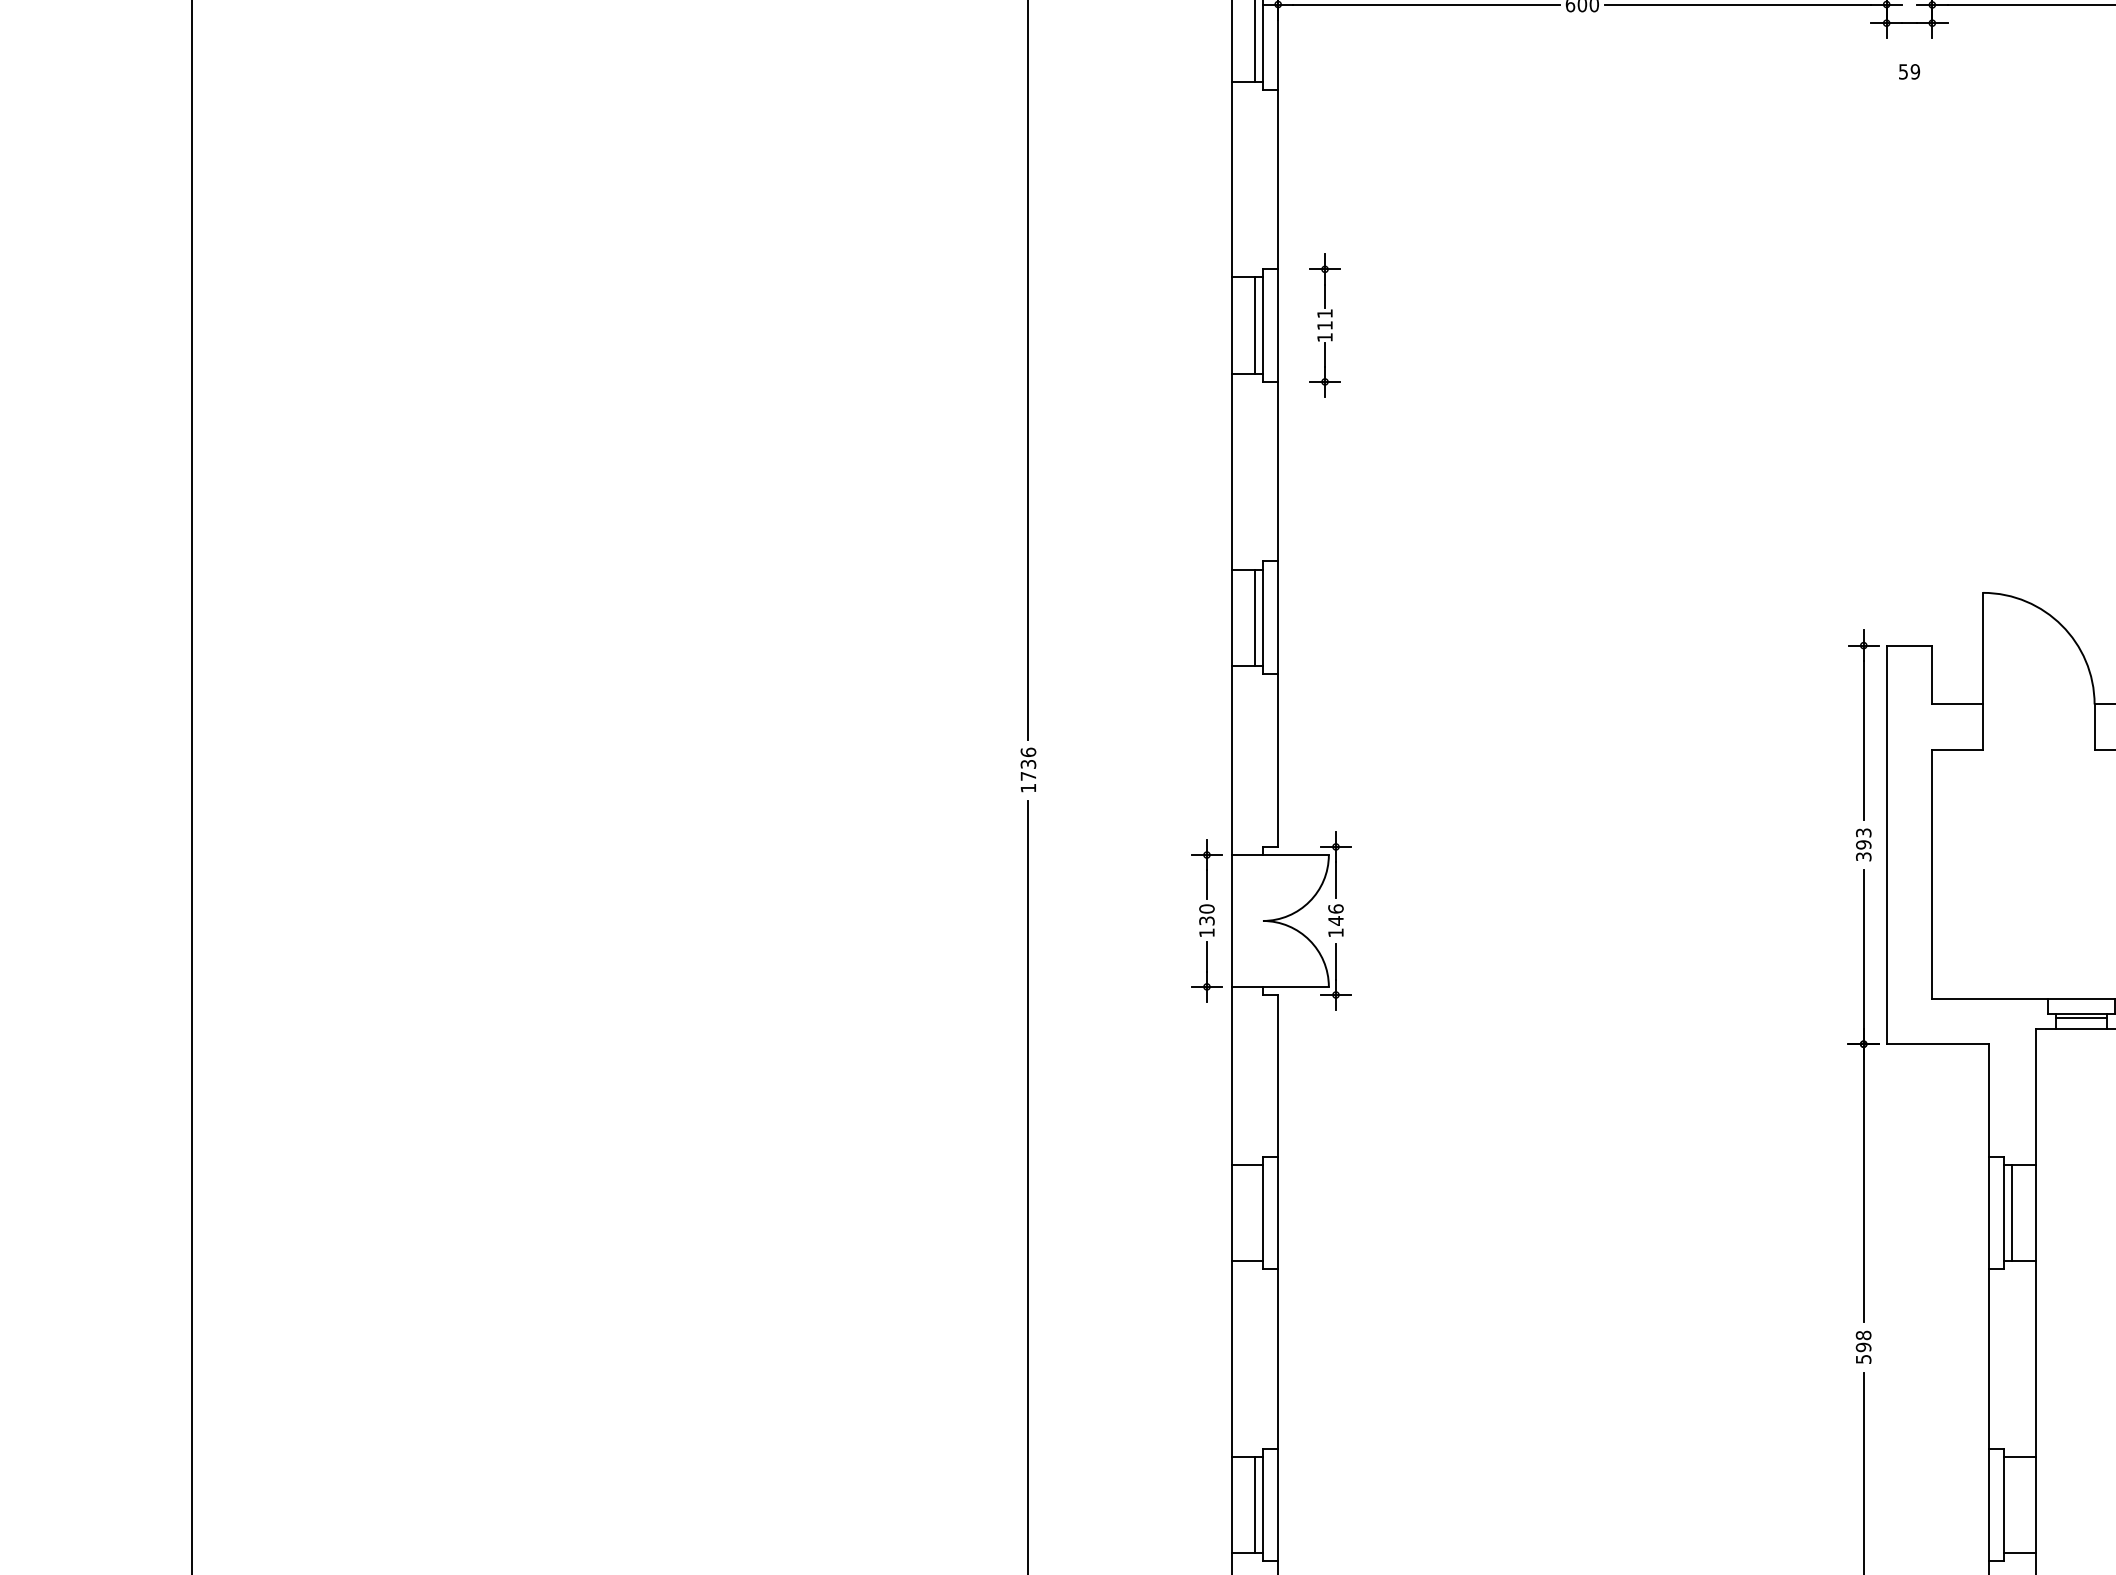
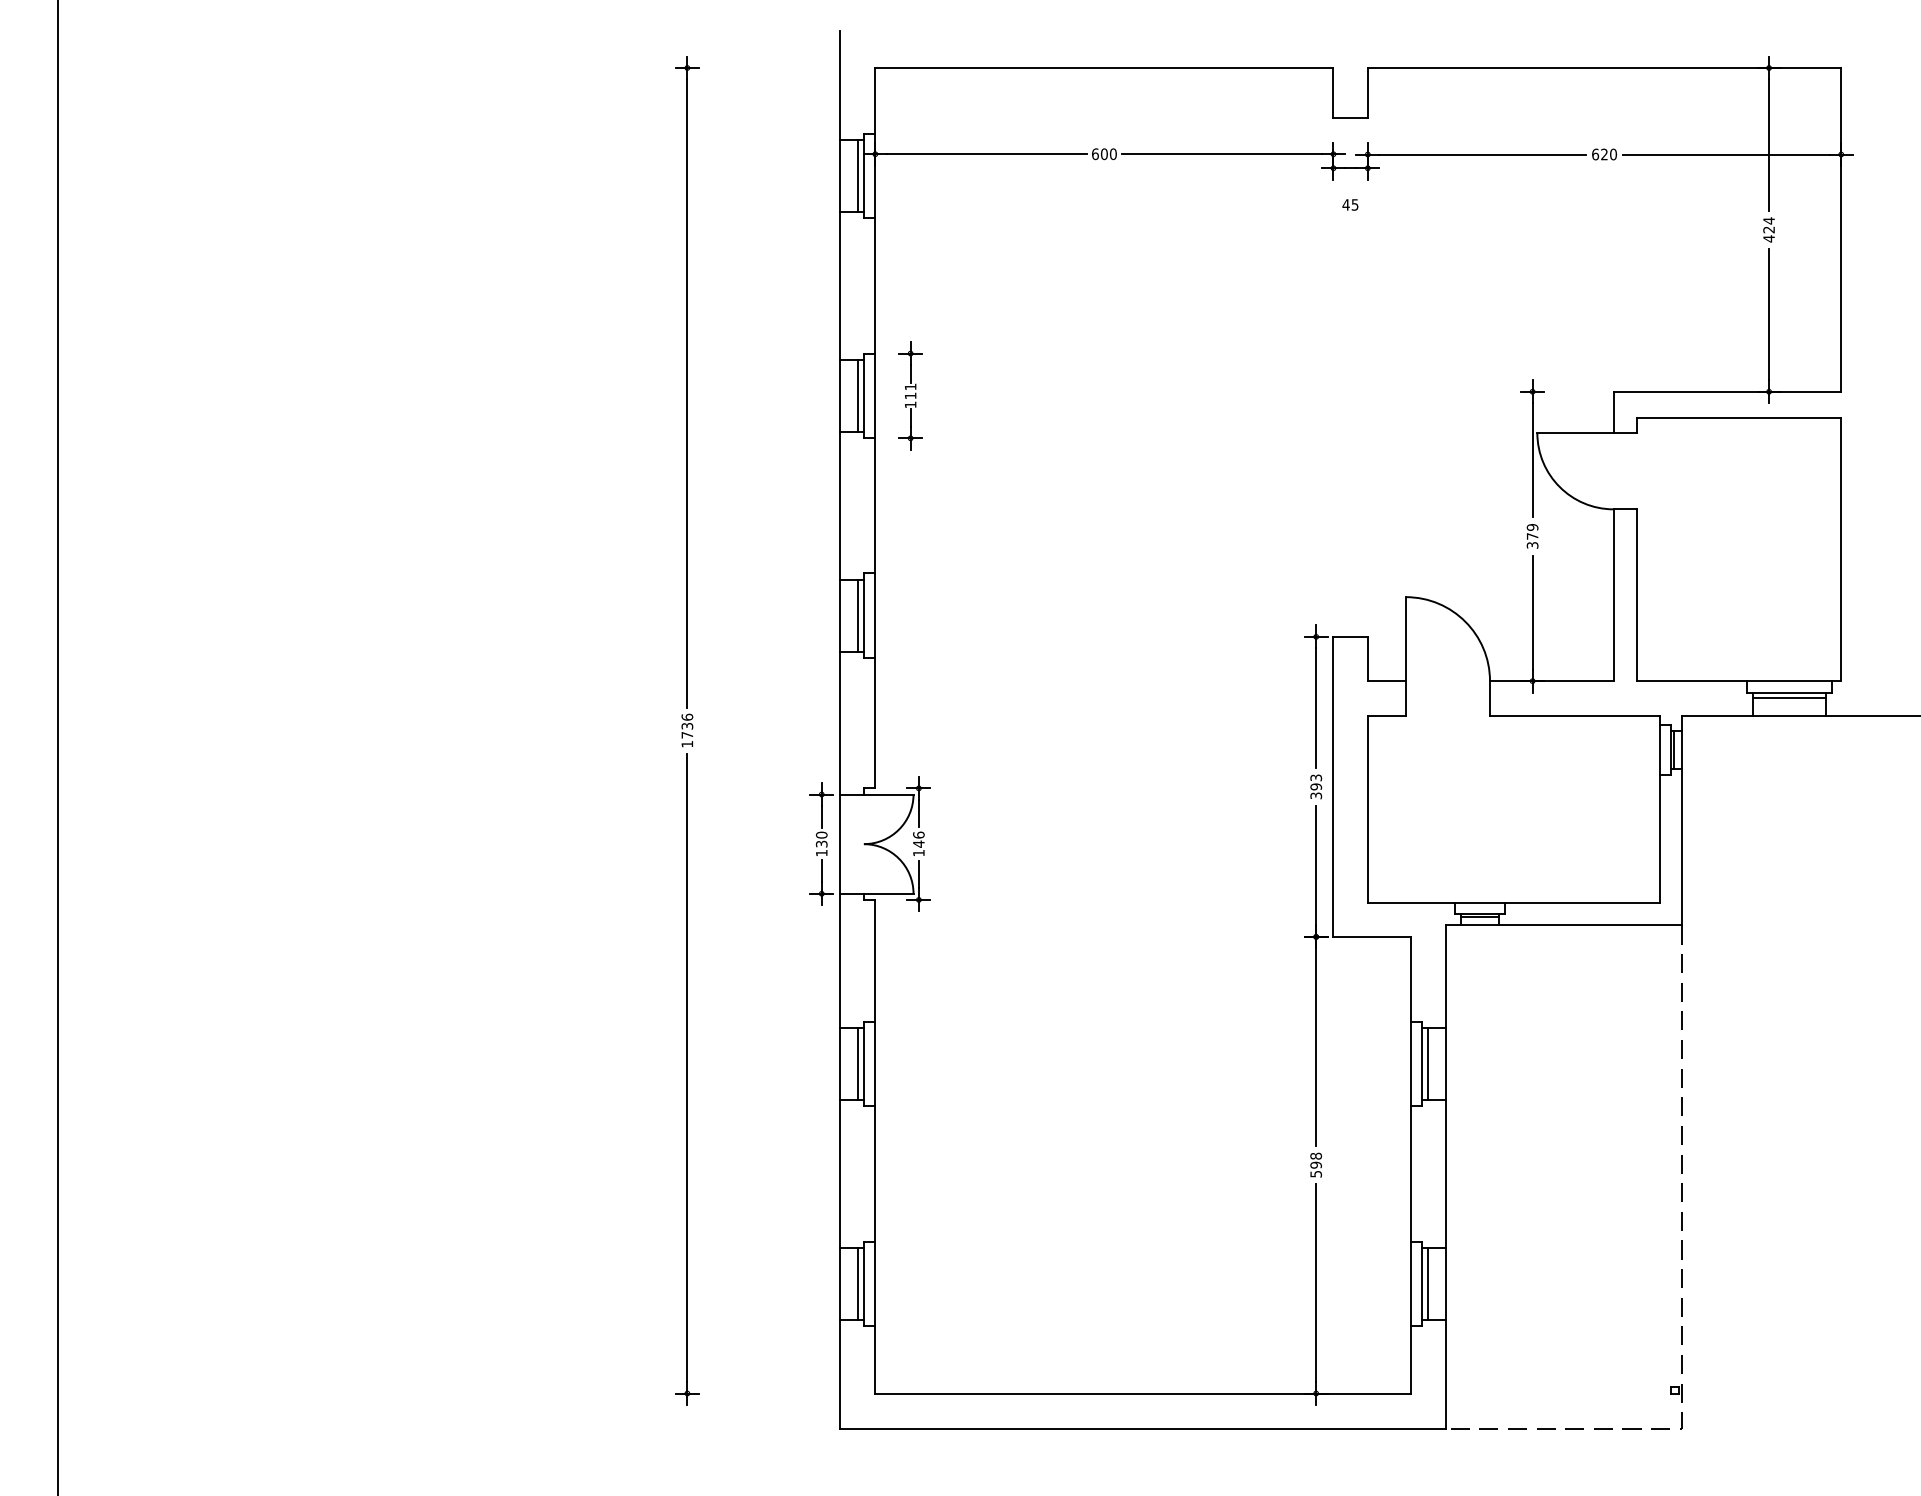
text: (1909, 71) -> (1350, 204), 59 -> 45
line: (1255, 1212) -> (858, 1063), added
line: (2011, 1504) -> (1427, 1283), added

